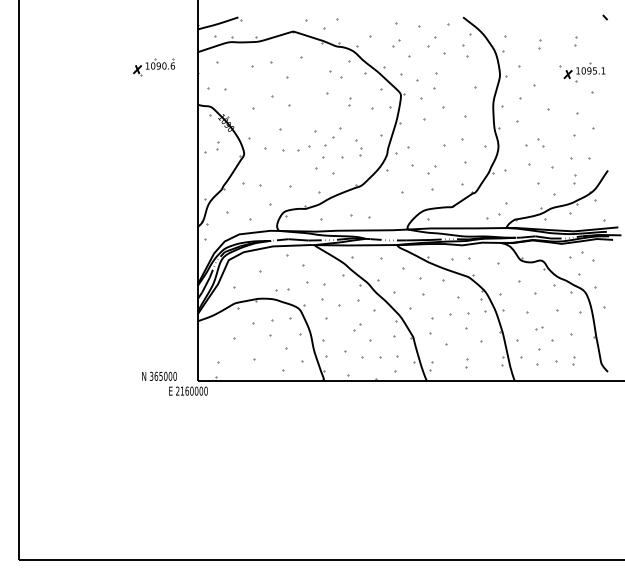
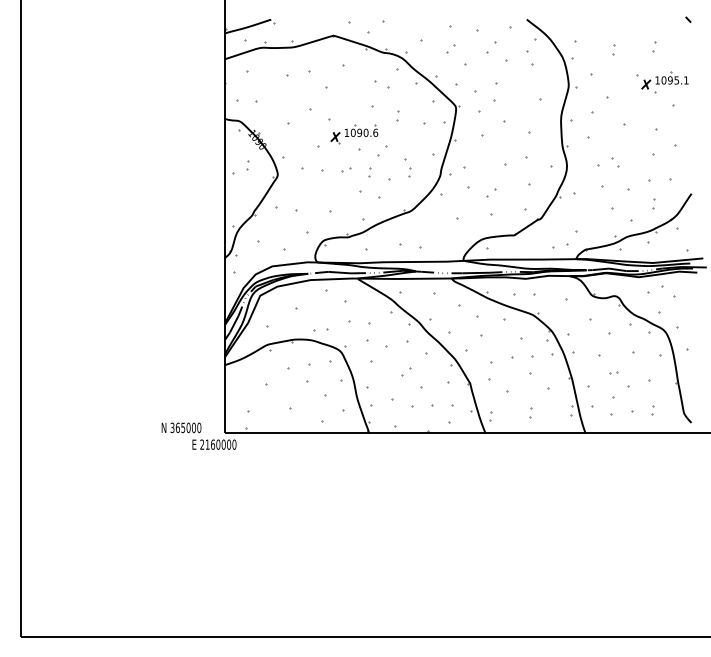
part: (154, 67) -> (354, 134), moved
part: (304, 149) -> (346, 169), size x0.62
part: (324, 151) -> (369, 172), size x0.62

